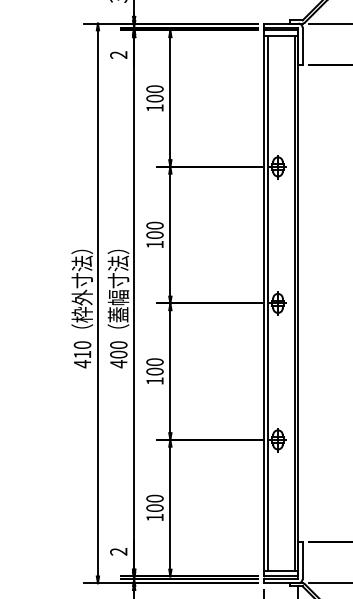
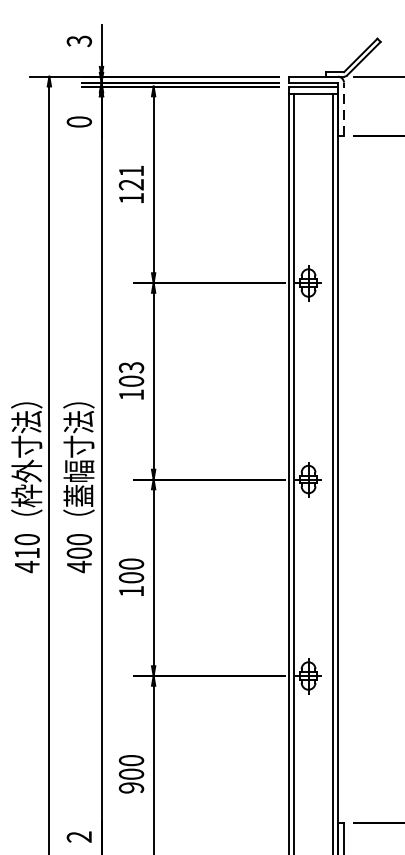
line: (302, 45) -> (343, 108), solid -> dashed
text: (118, 54) -> (78, 121), 2 -> 0
text: (154, 93) -> (130, 177), 100 -> 121
text: (154, 225) -> (130, 367), 100 -> 103
text: (154, 517) -> (130, 787), 100 -> 900

